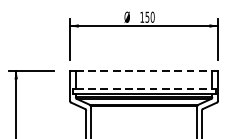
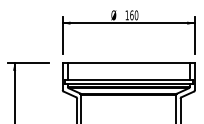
text: (147, 17) -> (131, 15), 150 -> 160
line: (144, 71) -> (129, 63), dashed -> solid
line: (144, 89) -> (129, 79), dashed -> solid

